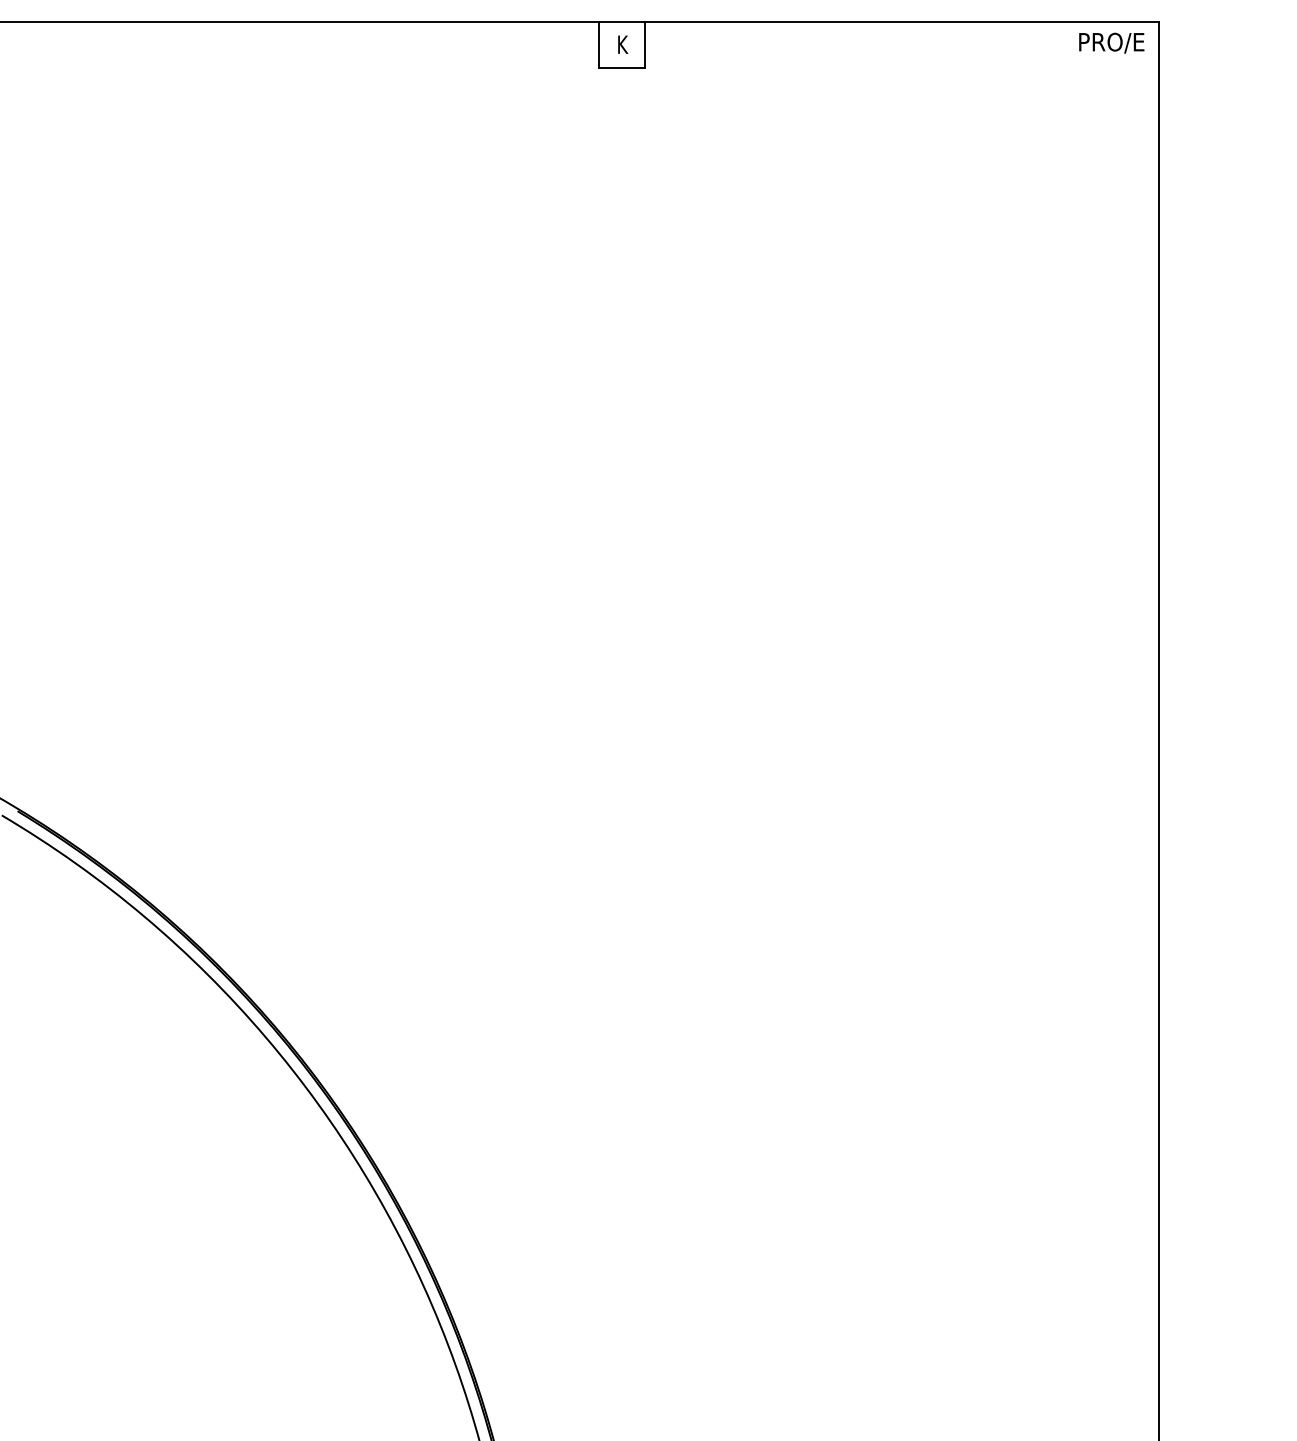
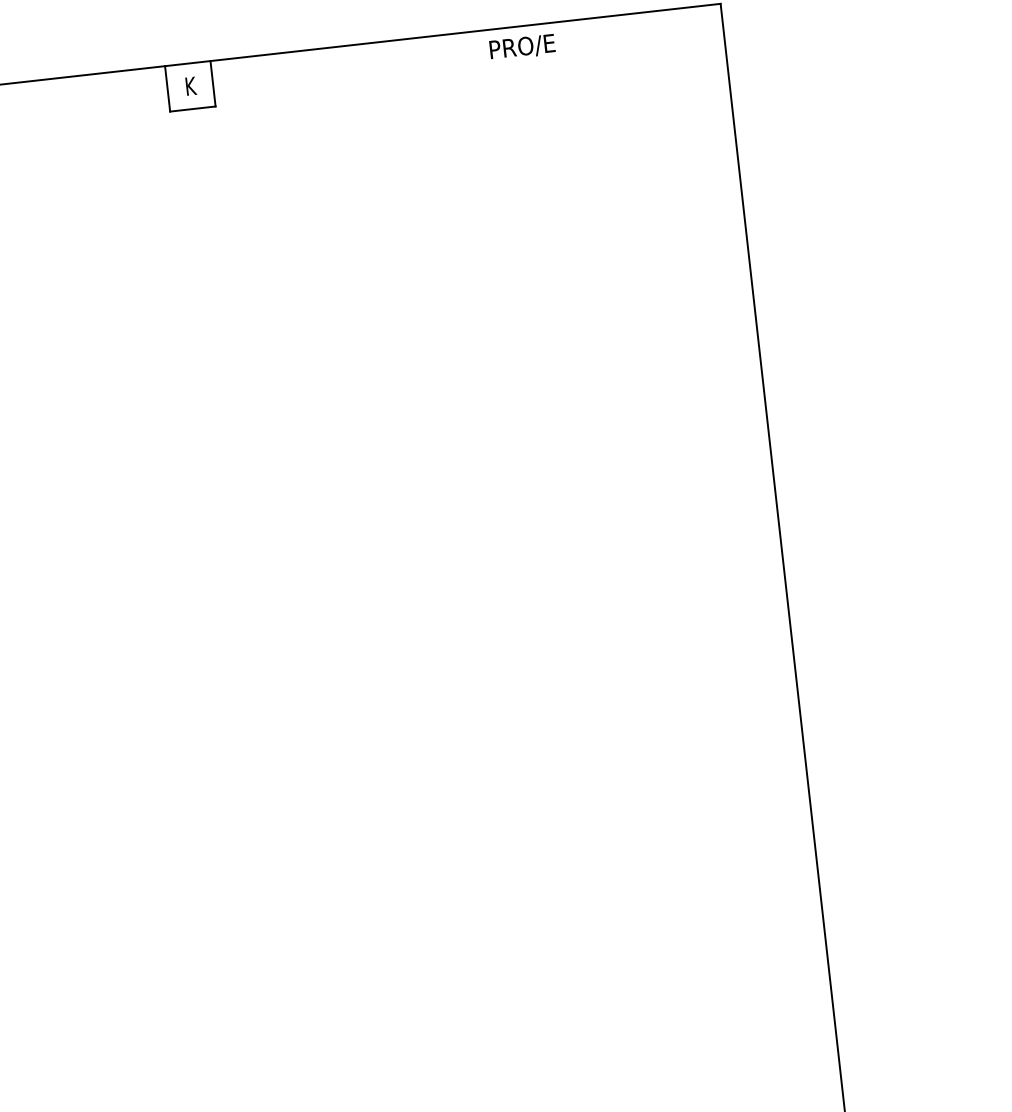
text: (1111, 42) -> (522, 46), moved

